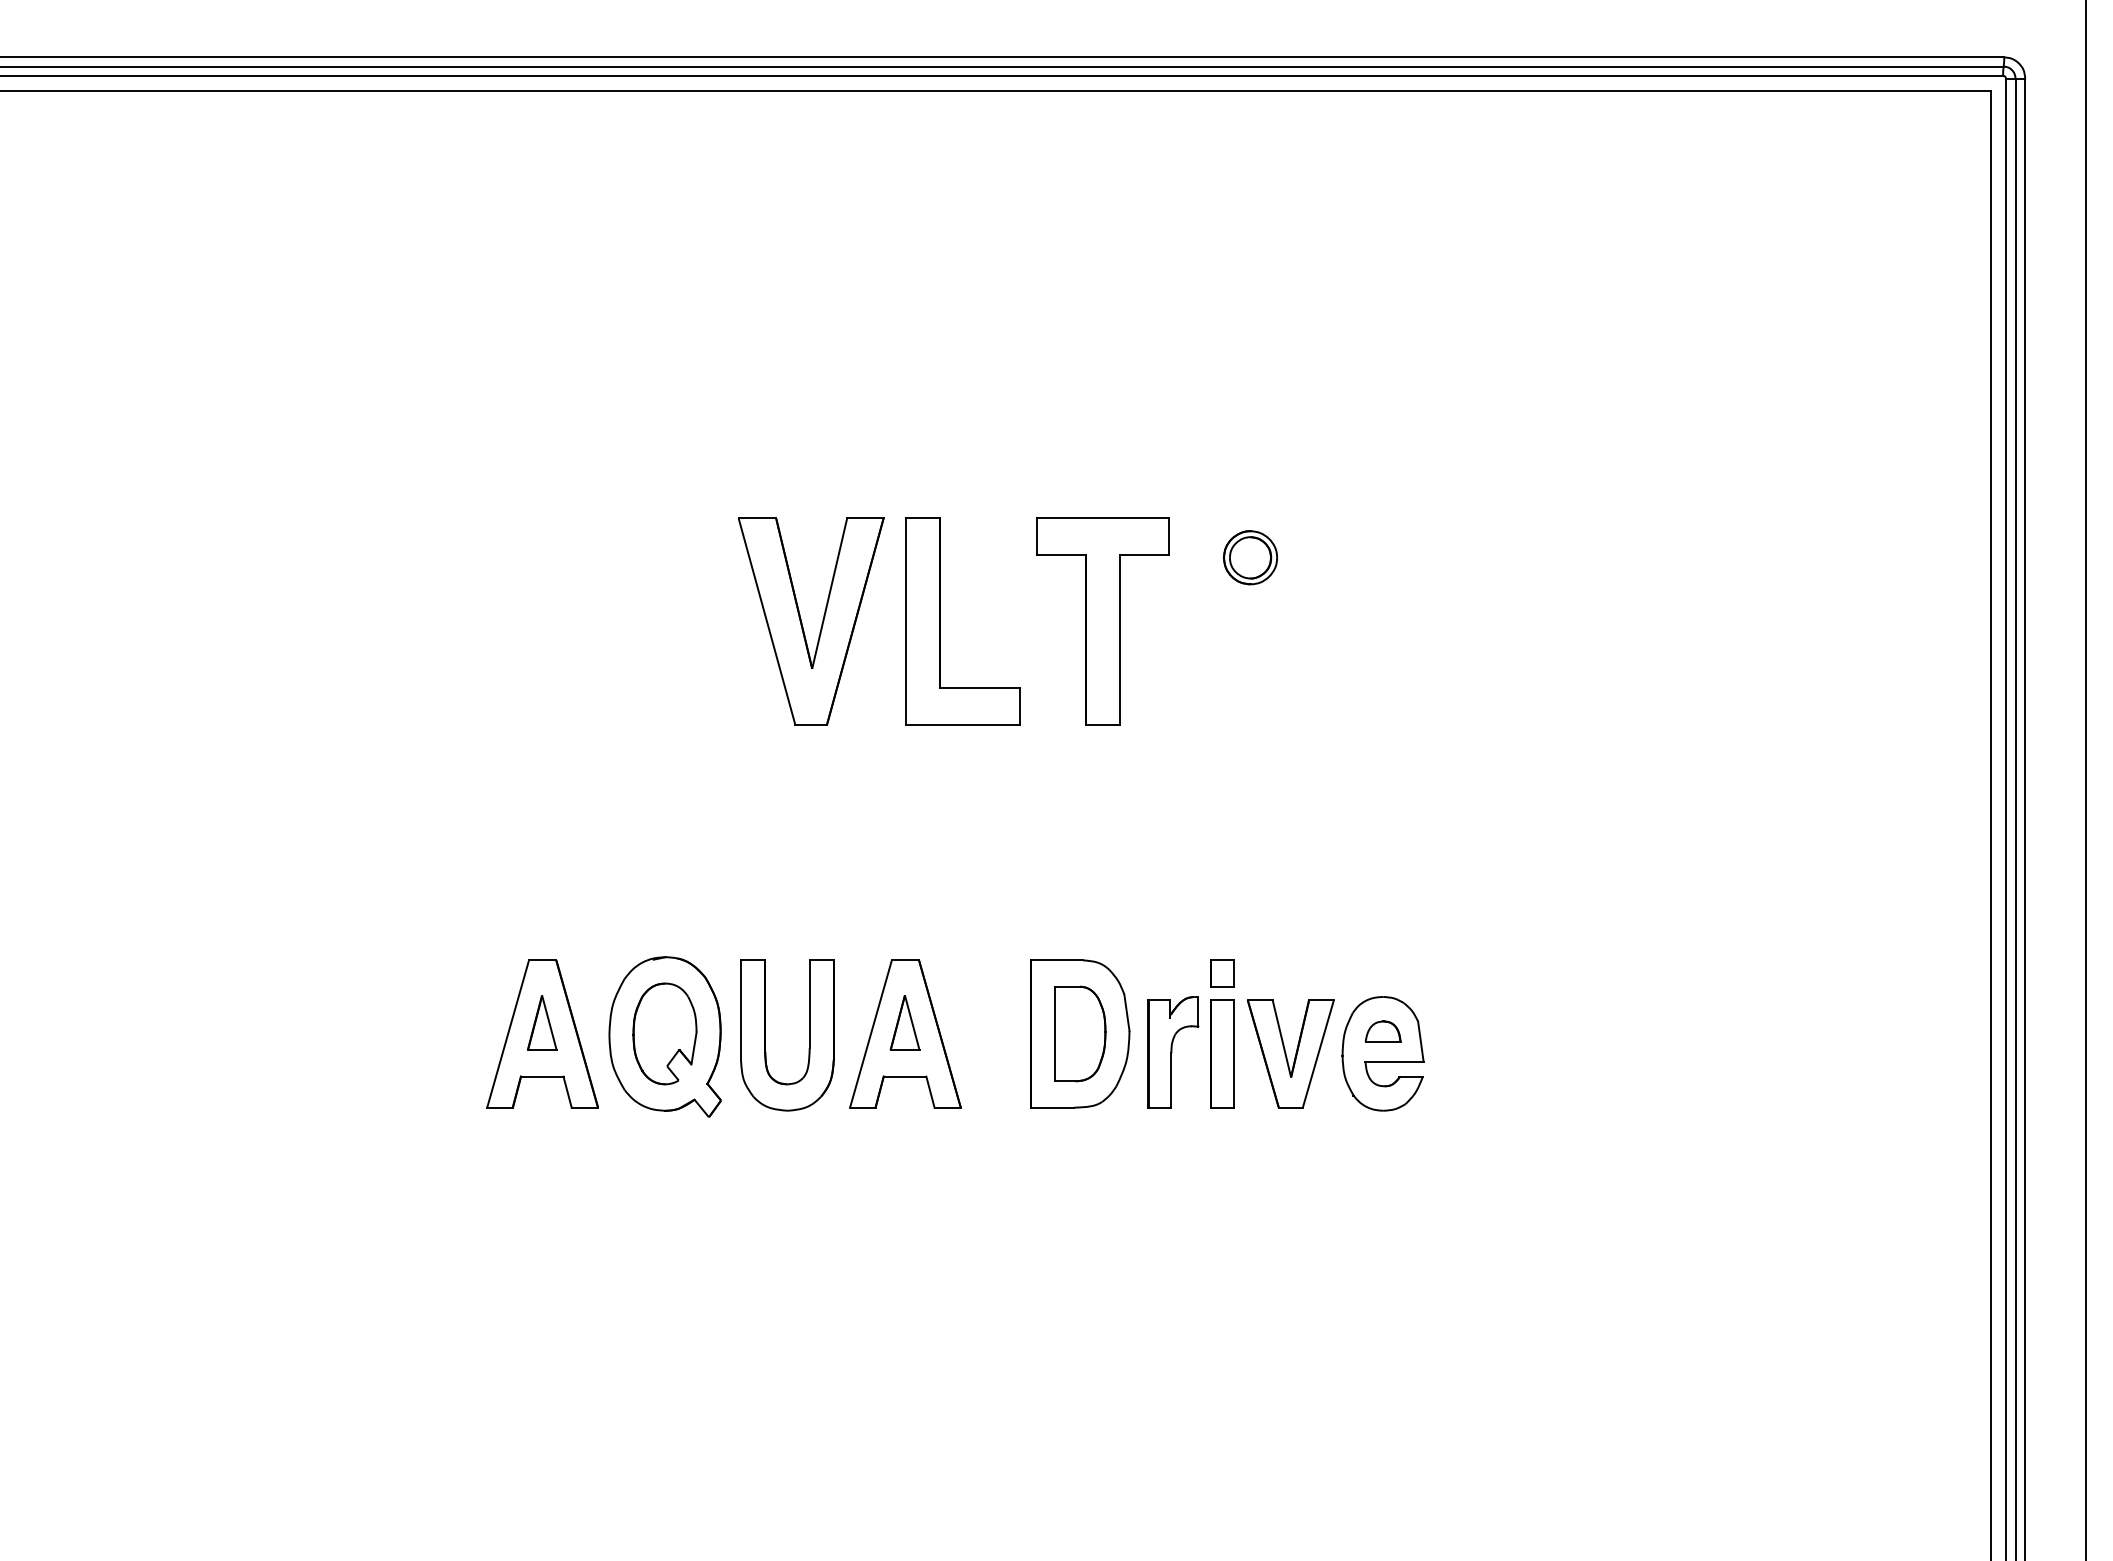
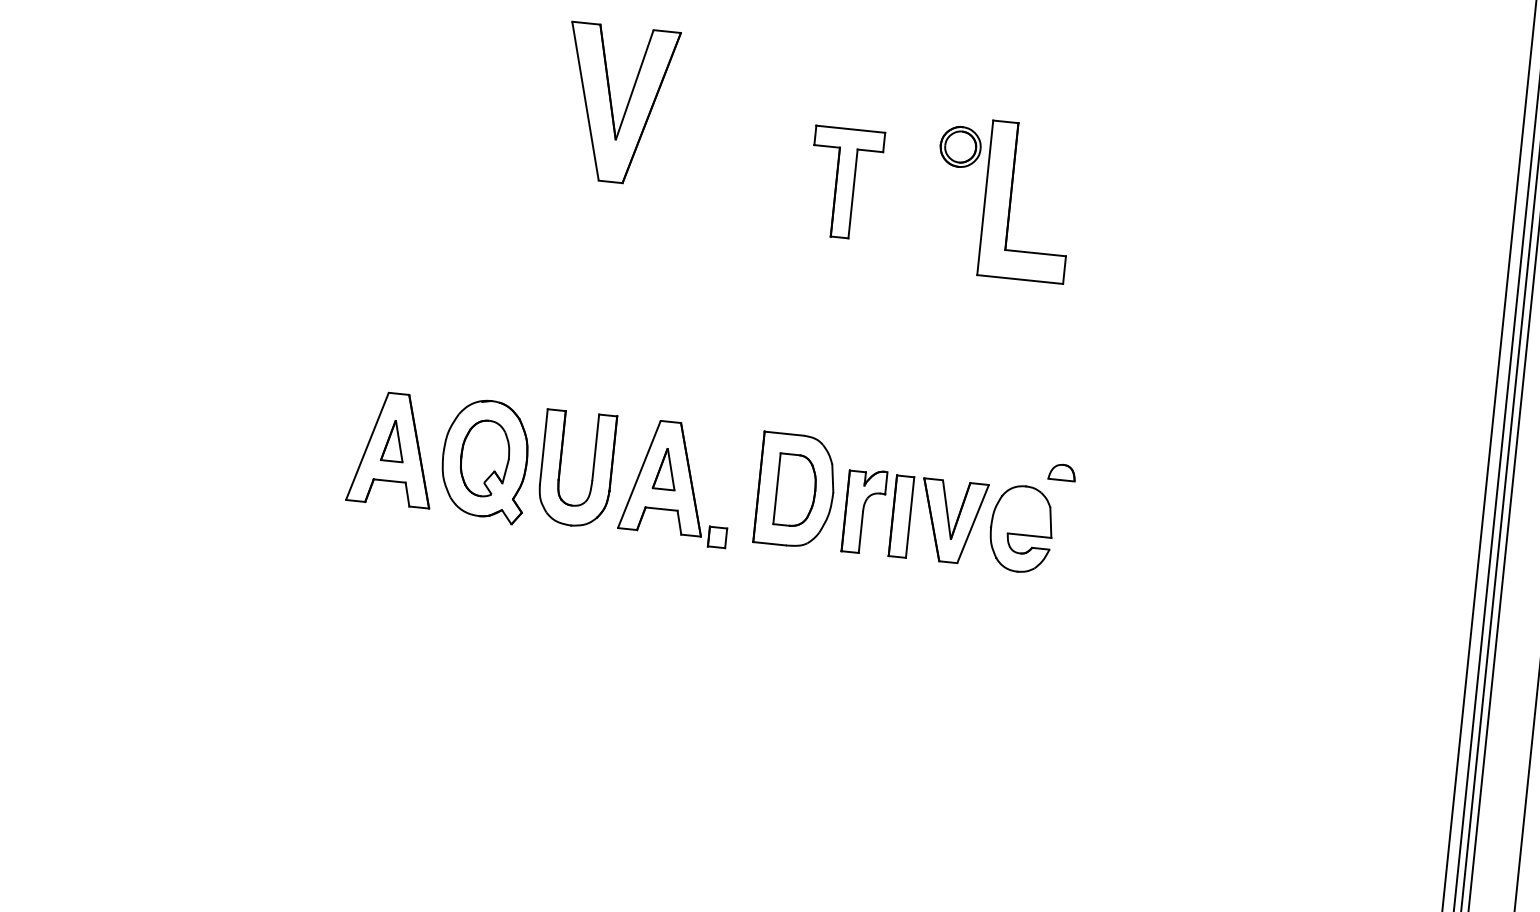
part: (940, 621) -> (1011, 200), moved
part: (1102, 621) -> (844, 183), size x0.7
part: (802, 622) -> (612, 104), moved
part: (1222, 973) -> (717, 537), moved
part: (1382, 1031) -> (1061, 472), moved

